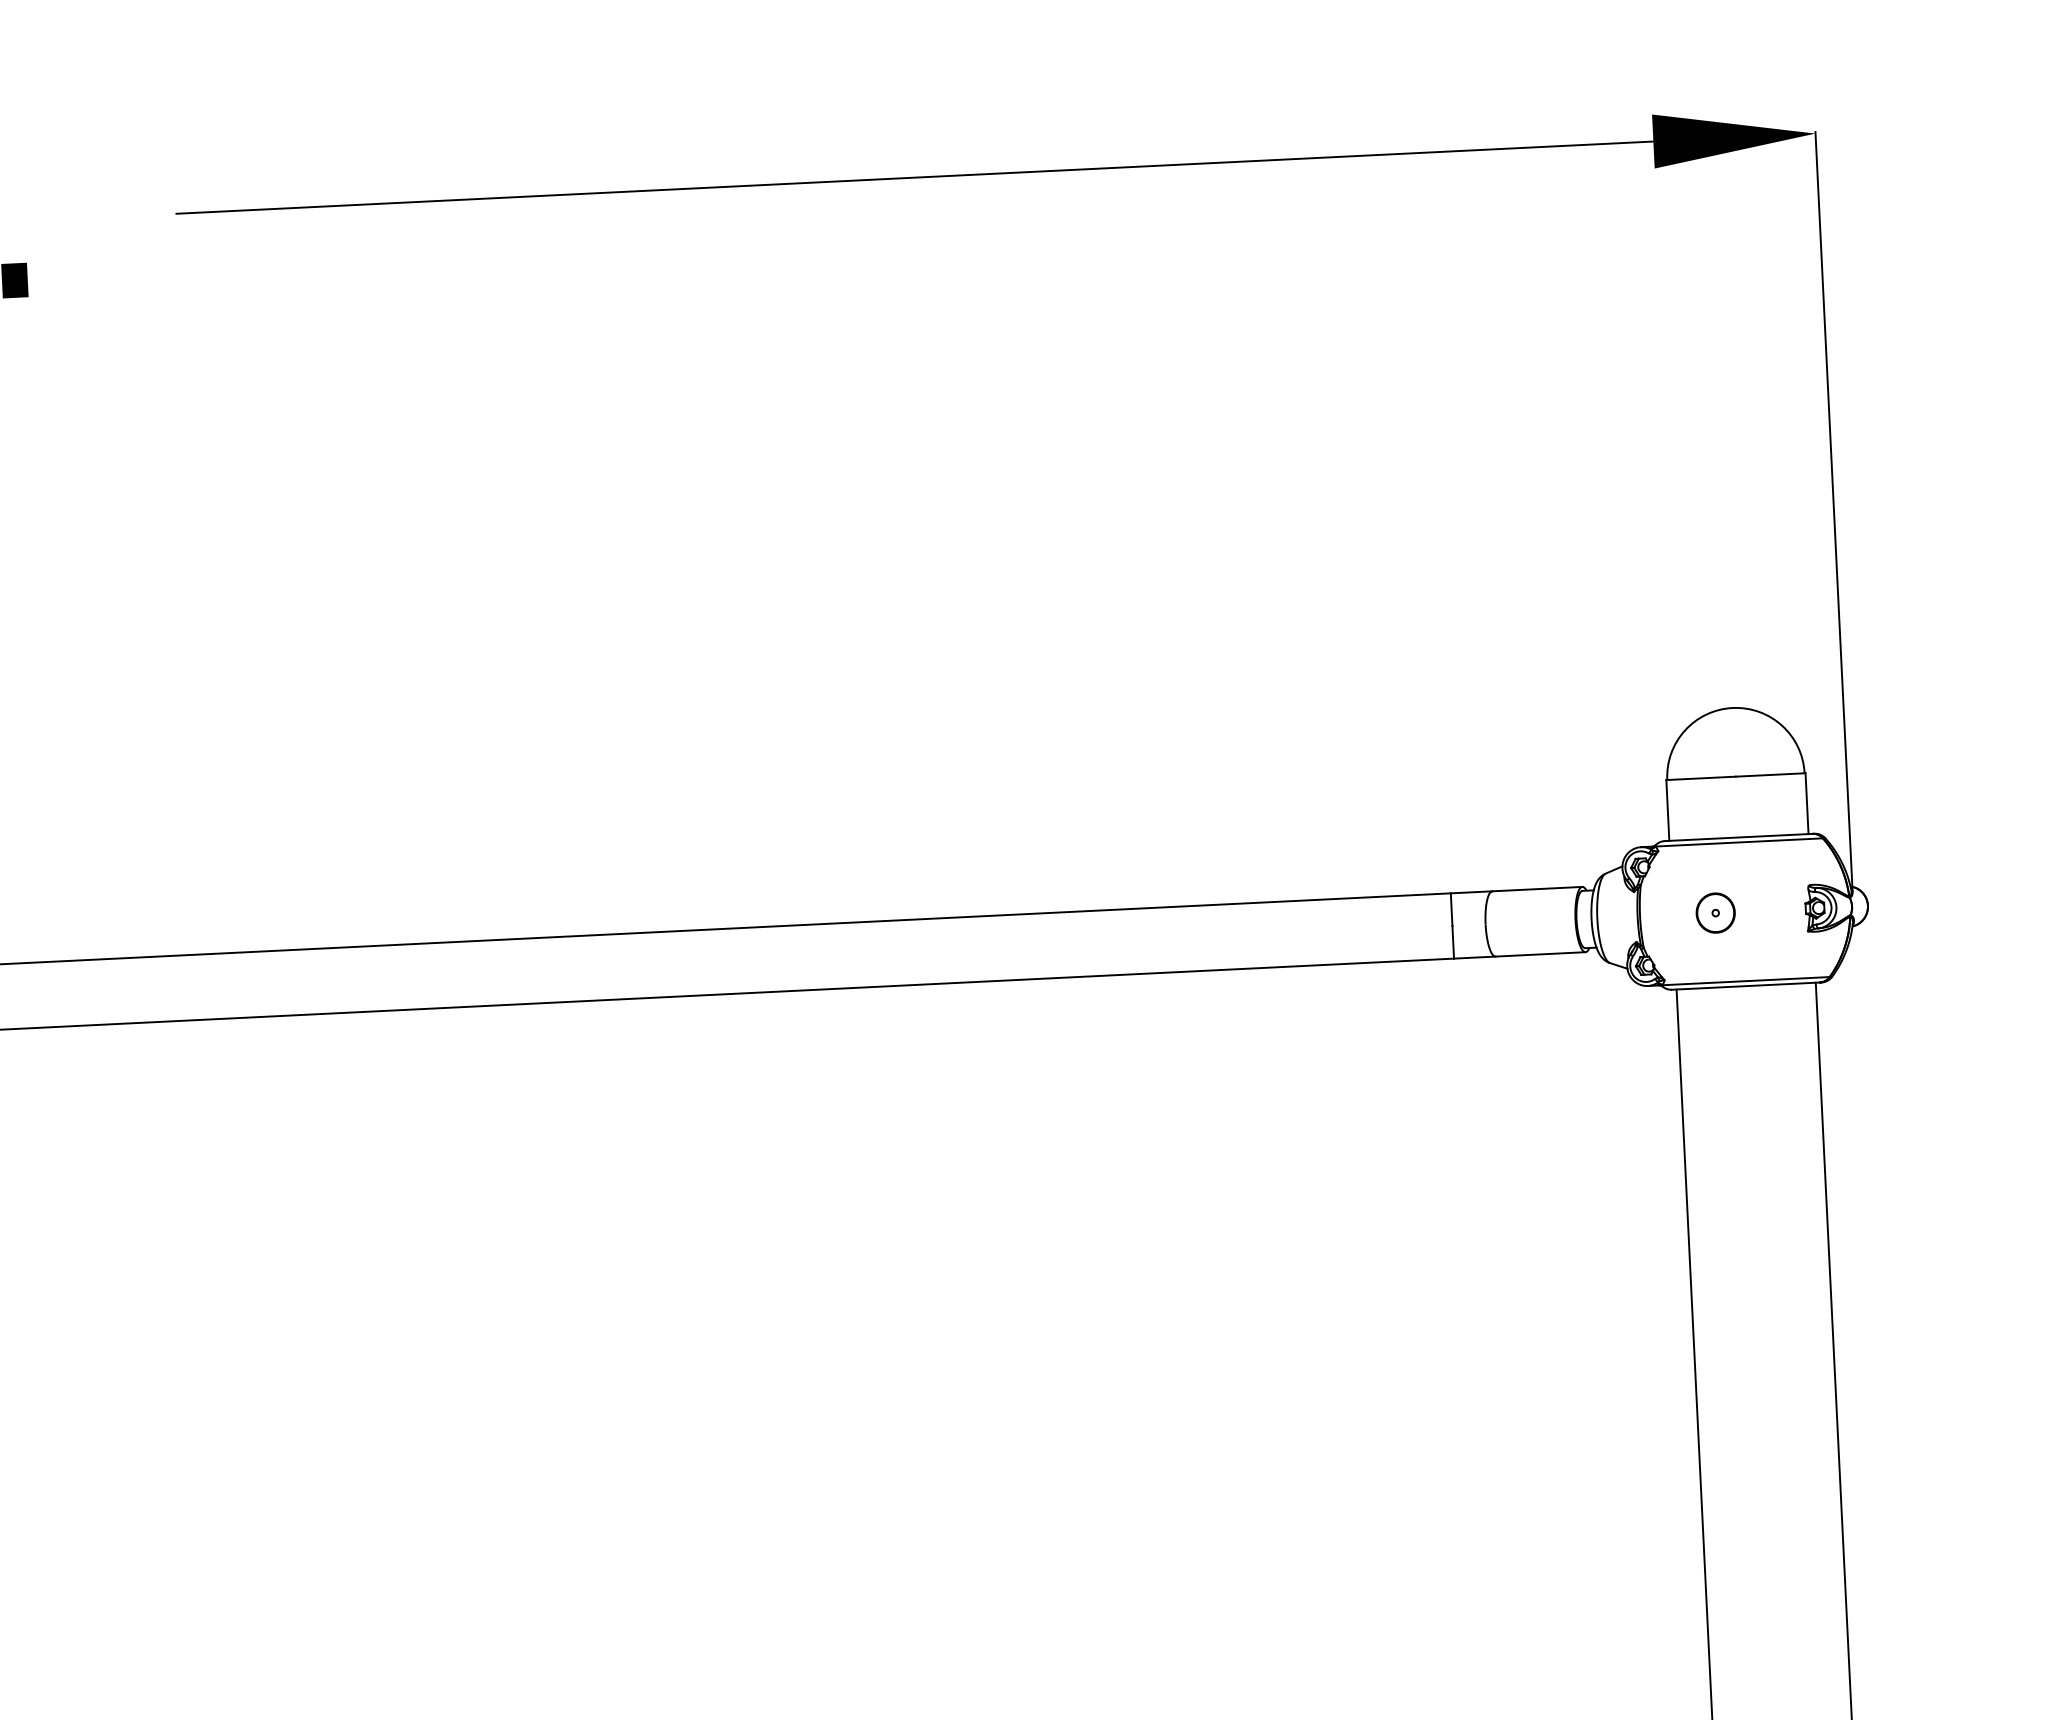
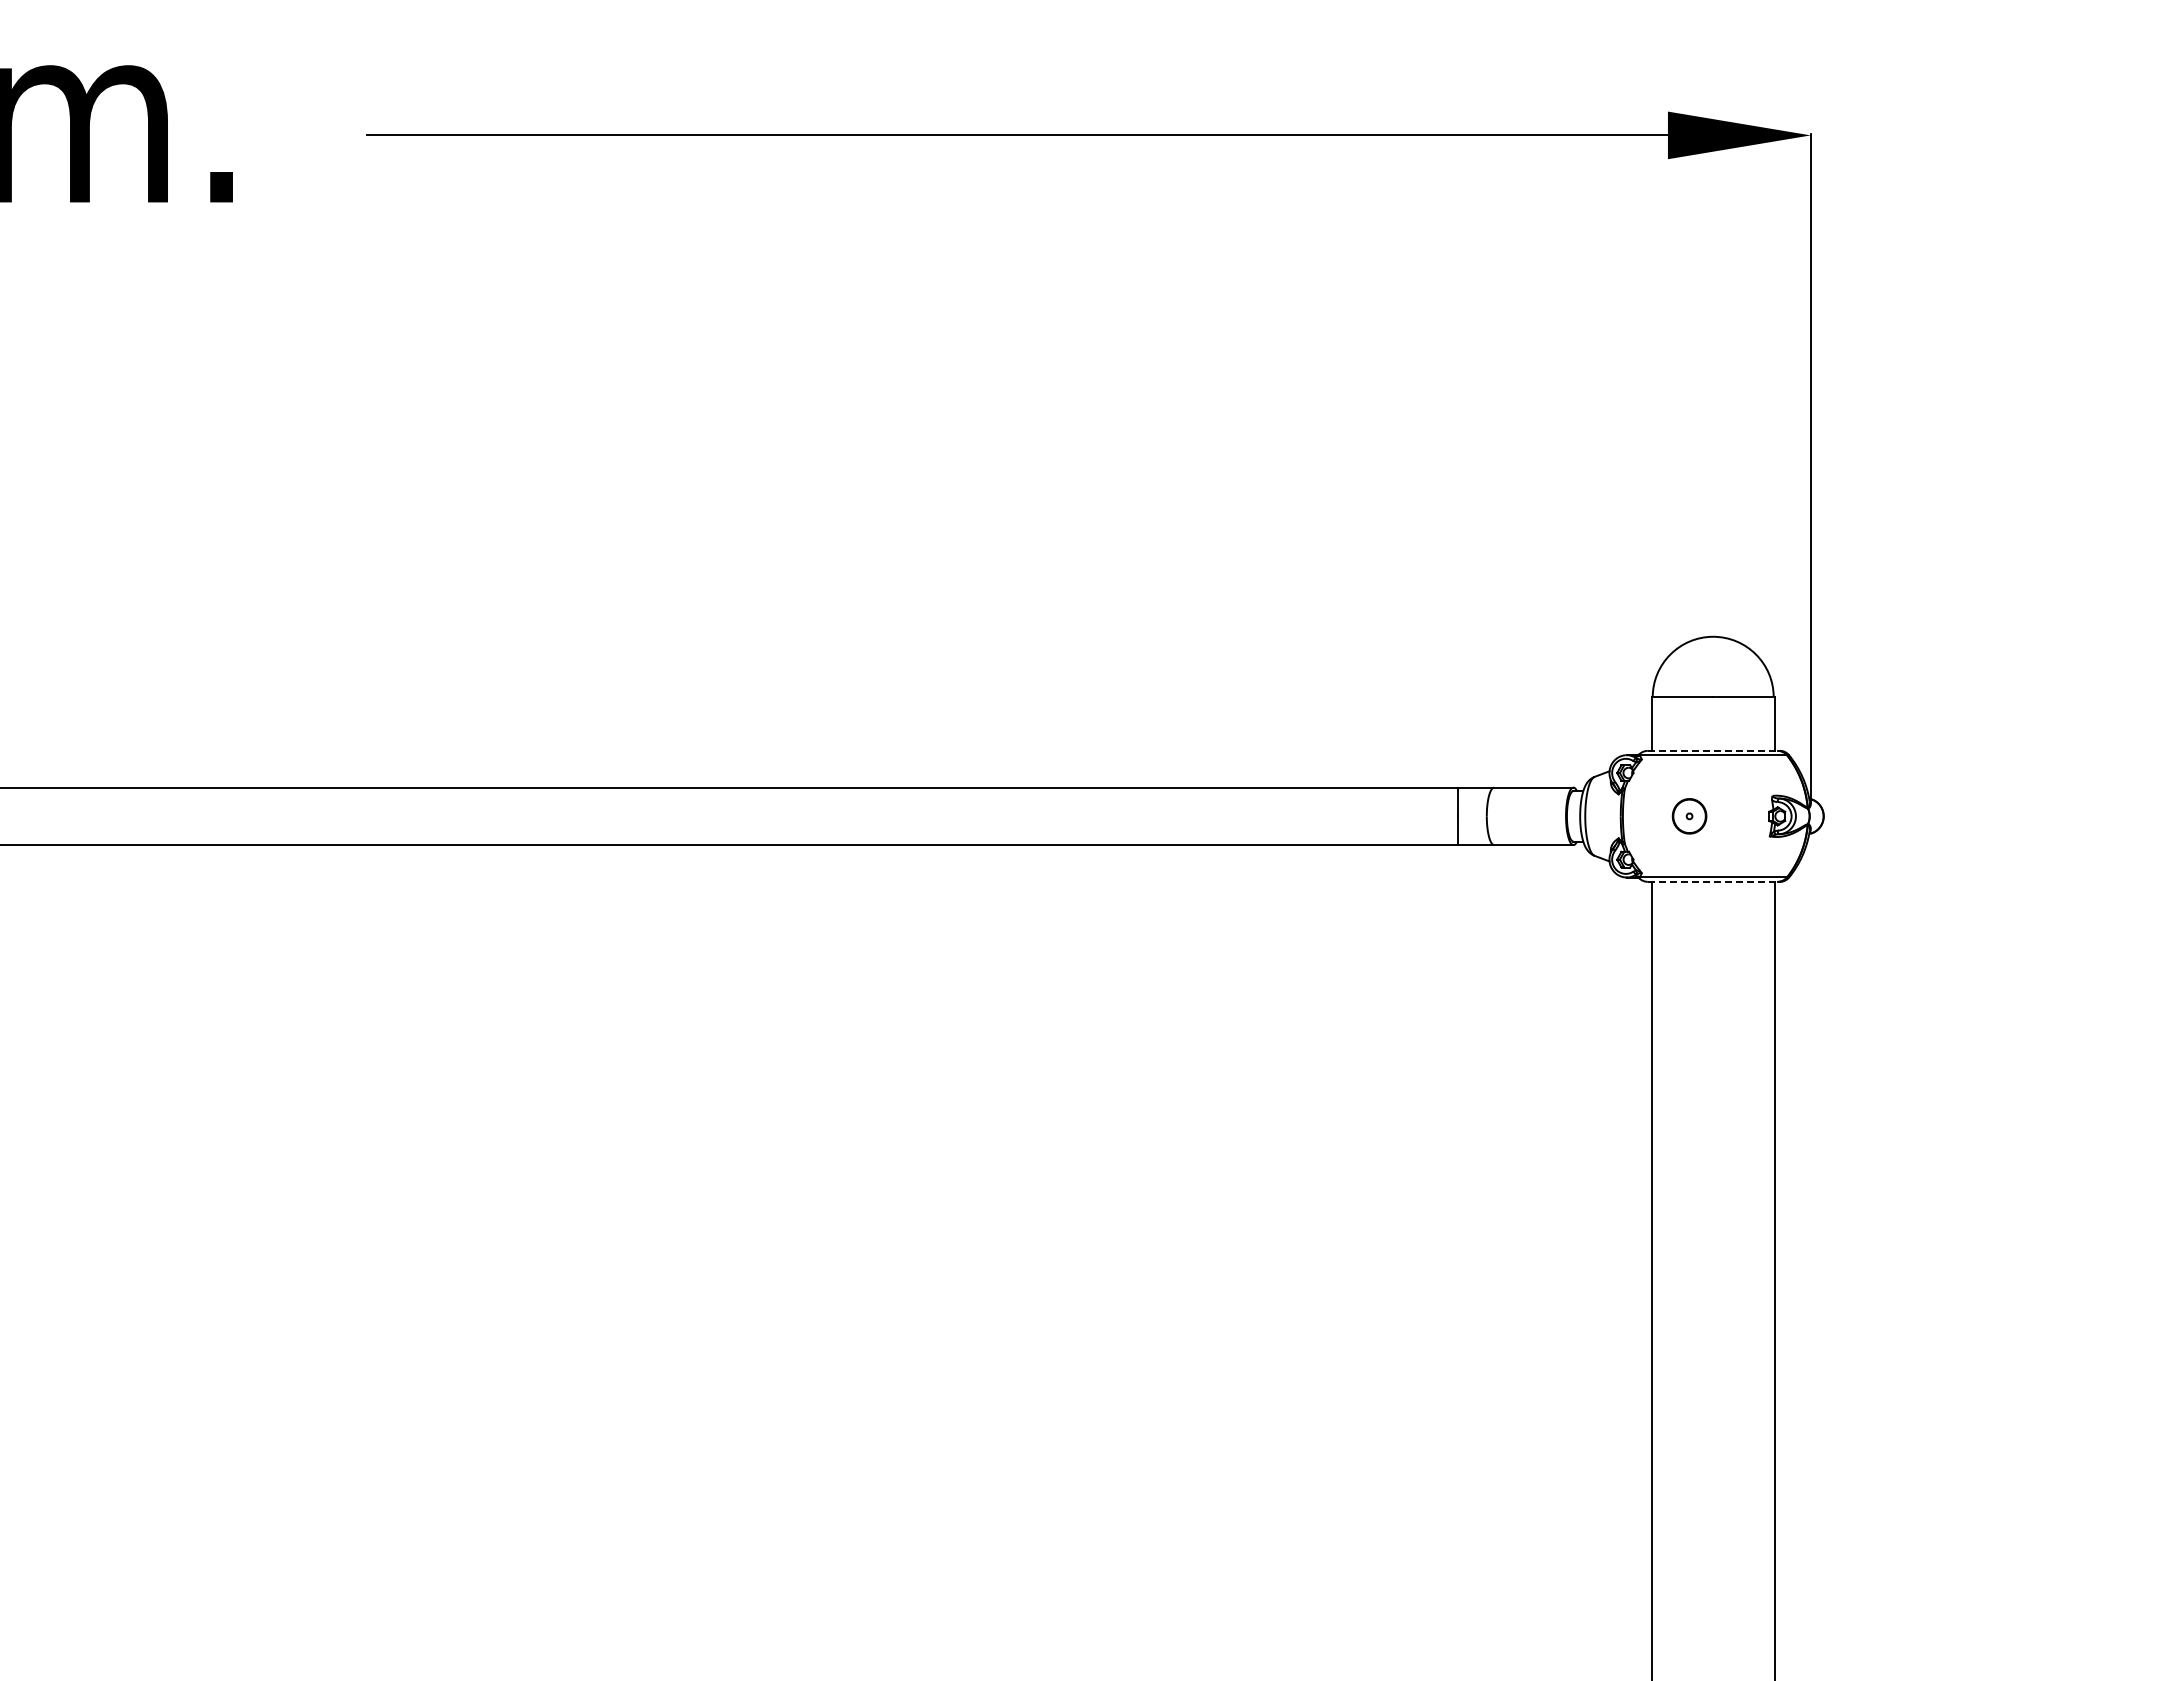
line: (1739, 837) -> (1713, 750), solid -> dashed
line: (1746, 985) -> (1713, 881), solid -> dashed

